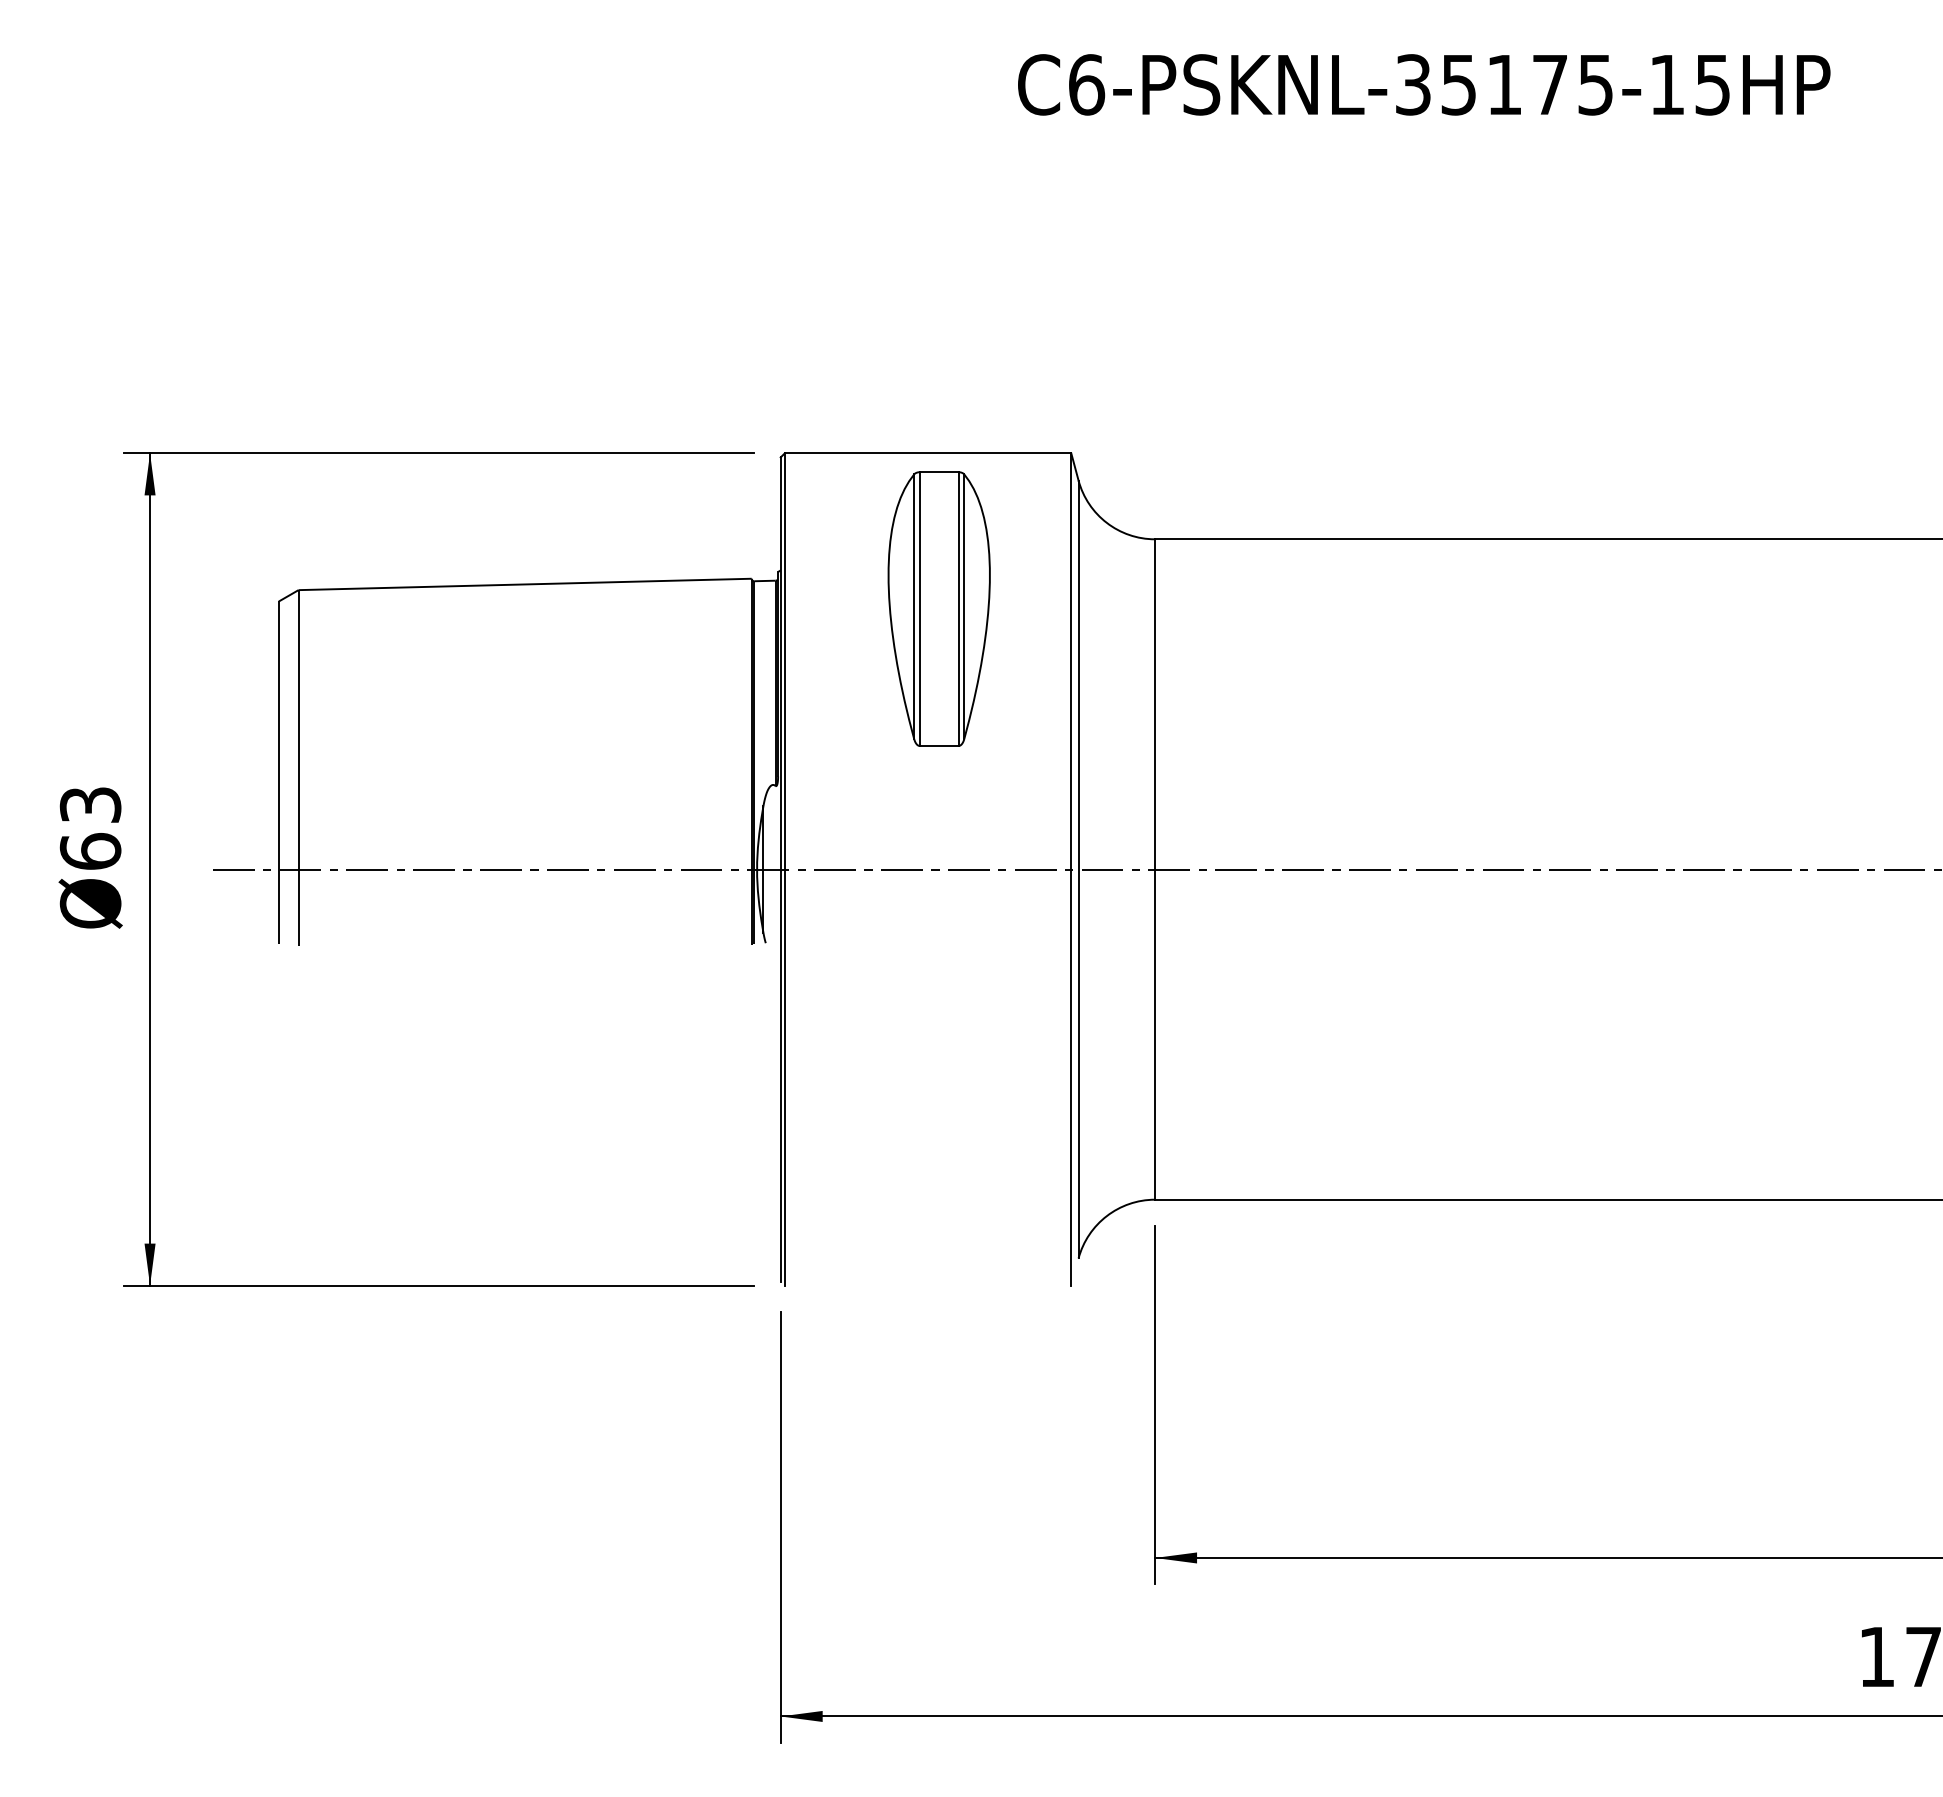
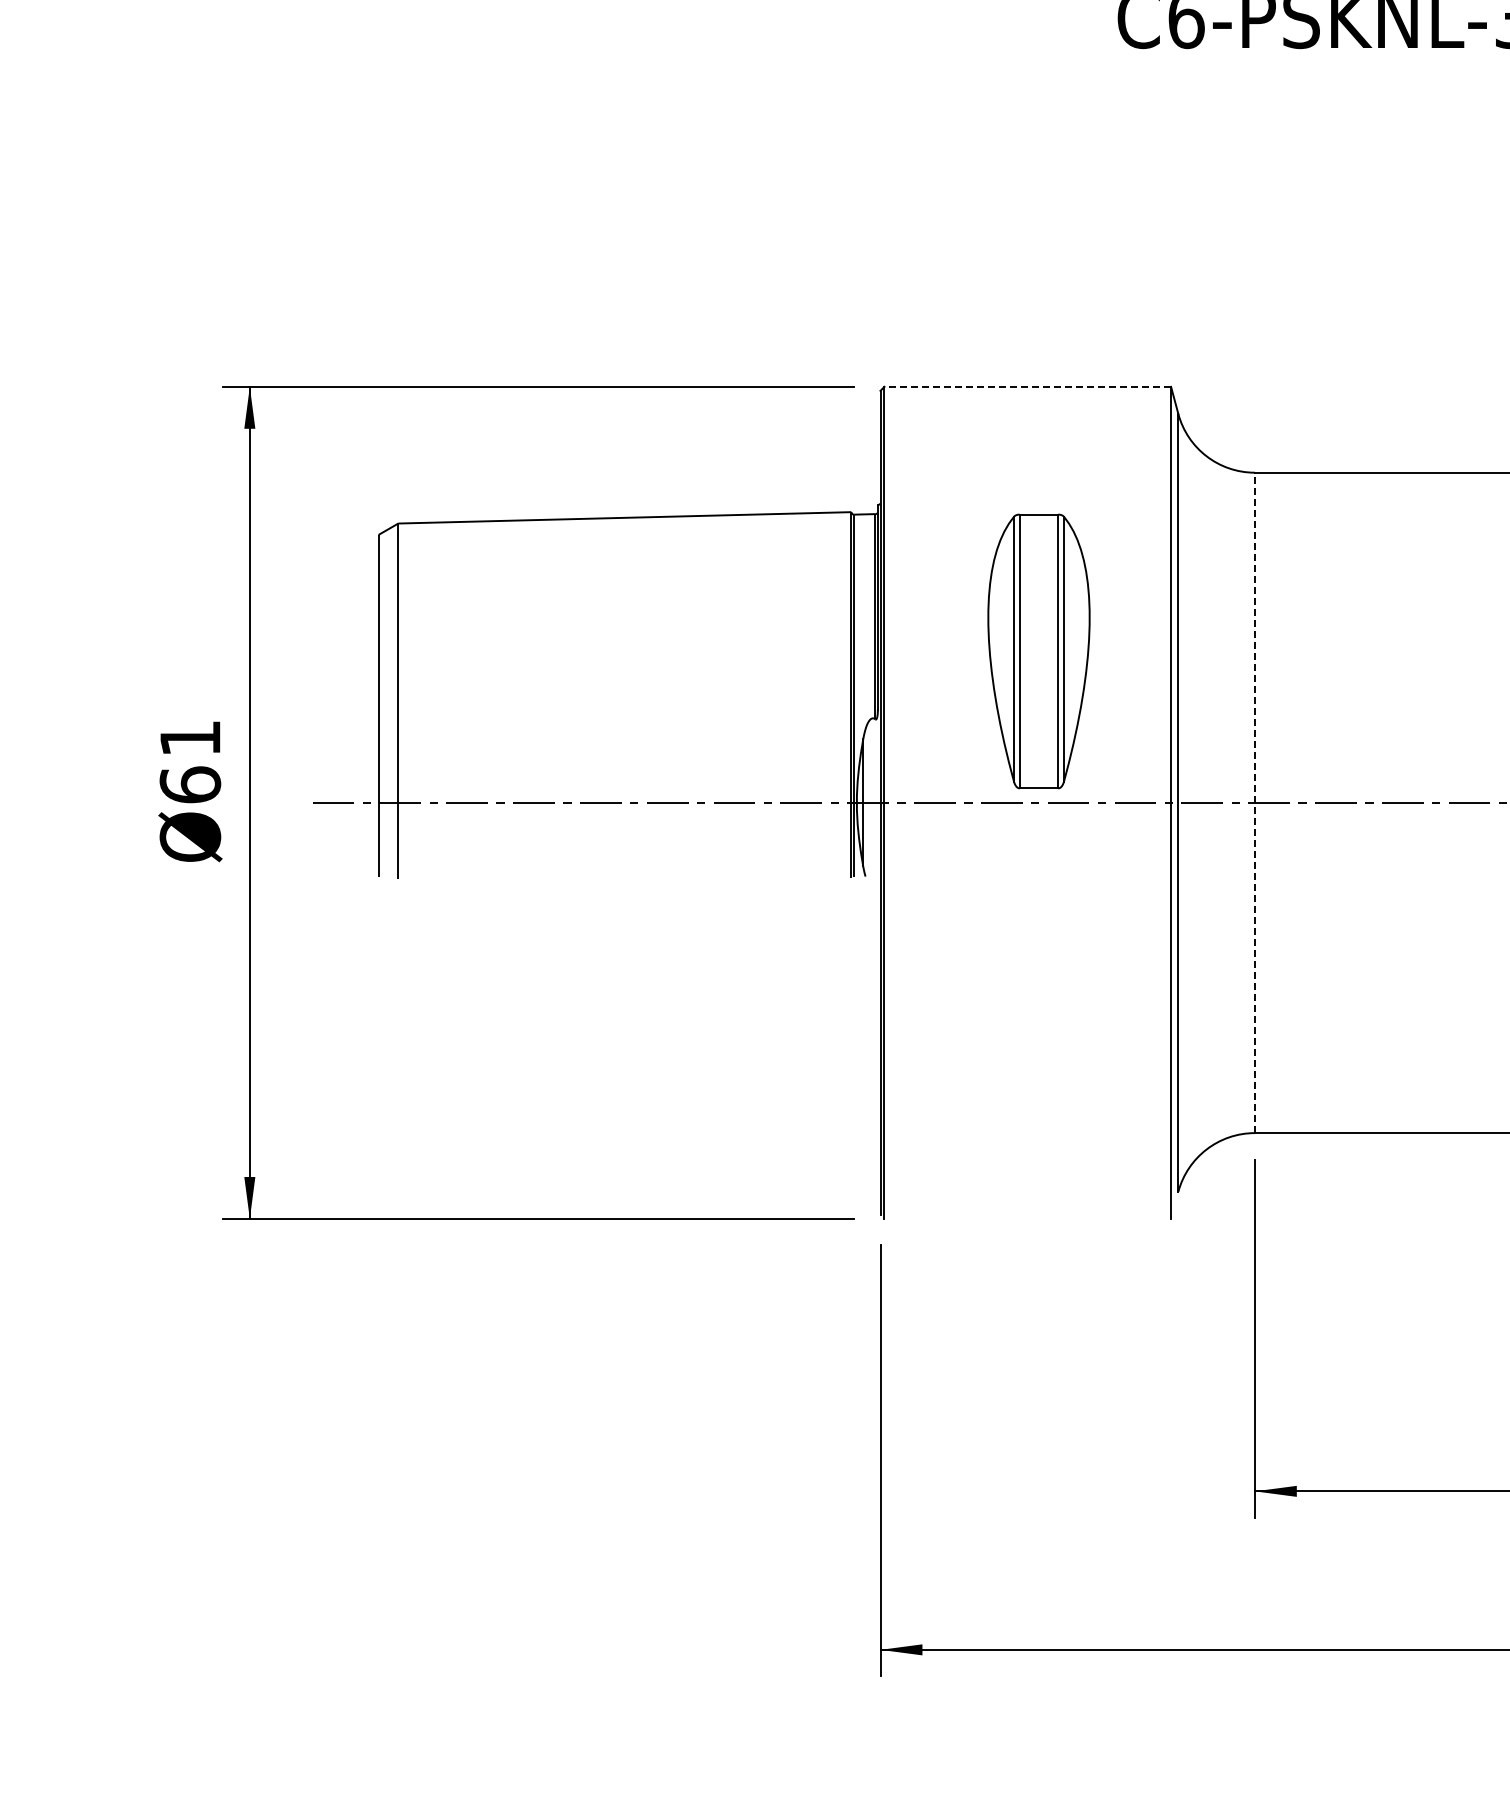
line: (927, 453) -> (1027, 386), solid -> dashed
part: (938, 608) -> (1038, 650), moved
text: (90, 804) -> (190, 737), Ø63 -> Ø61
line: (1155, 869) -> (1255, 802), solid -> dashed

